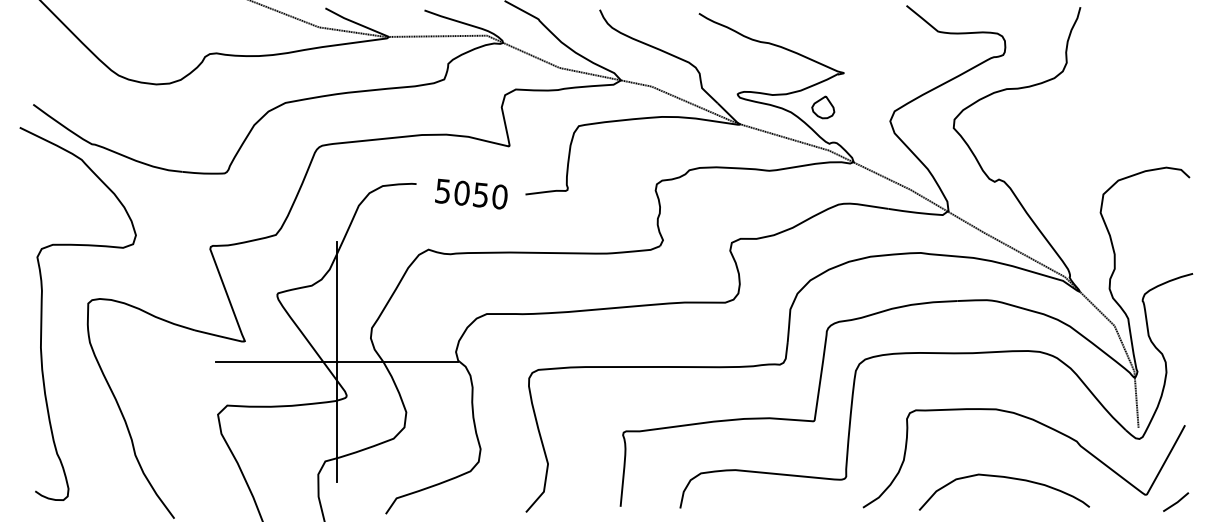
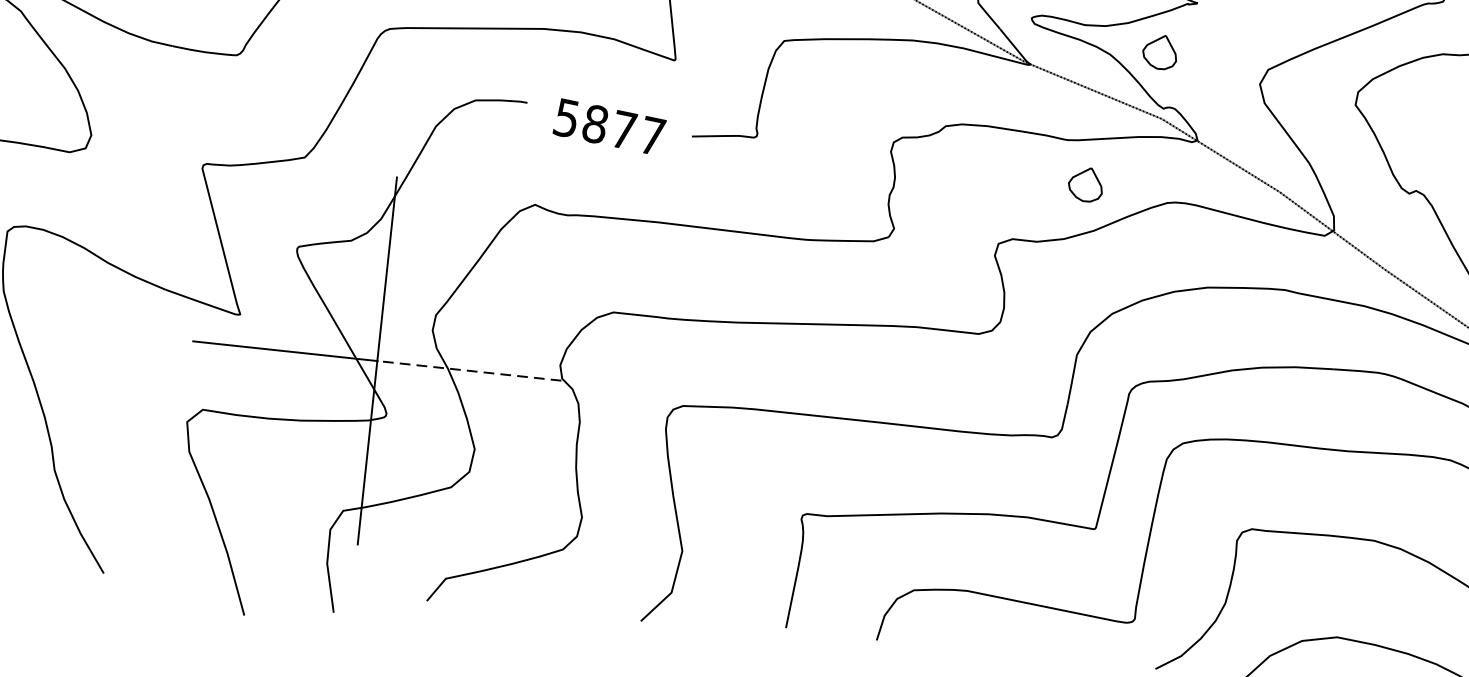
text: (481, 195) -> (624, 130), 5050 -> 5877
part: (784, 198) -> (1086, 184), added
line: (396, 361) -> (467, 370), solid -> dashed

